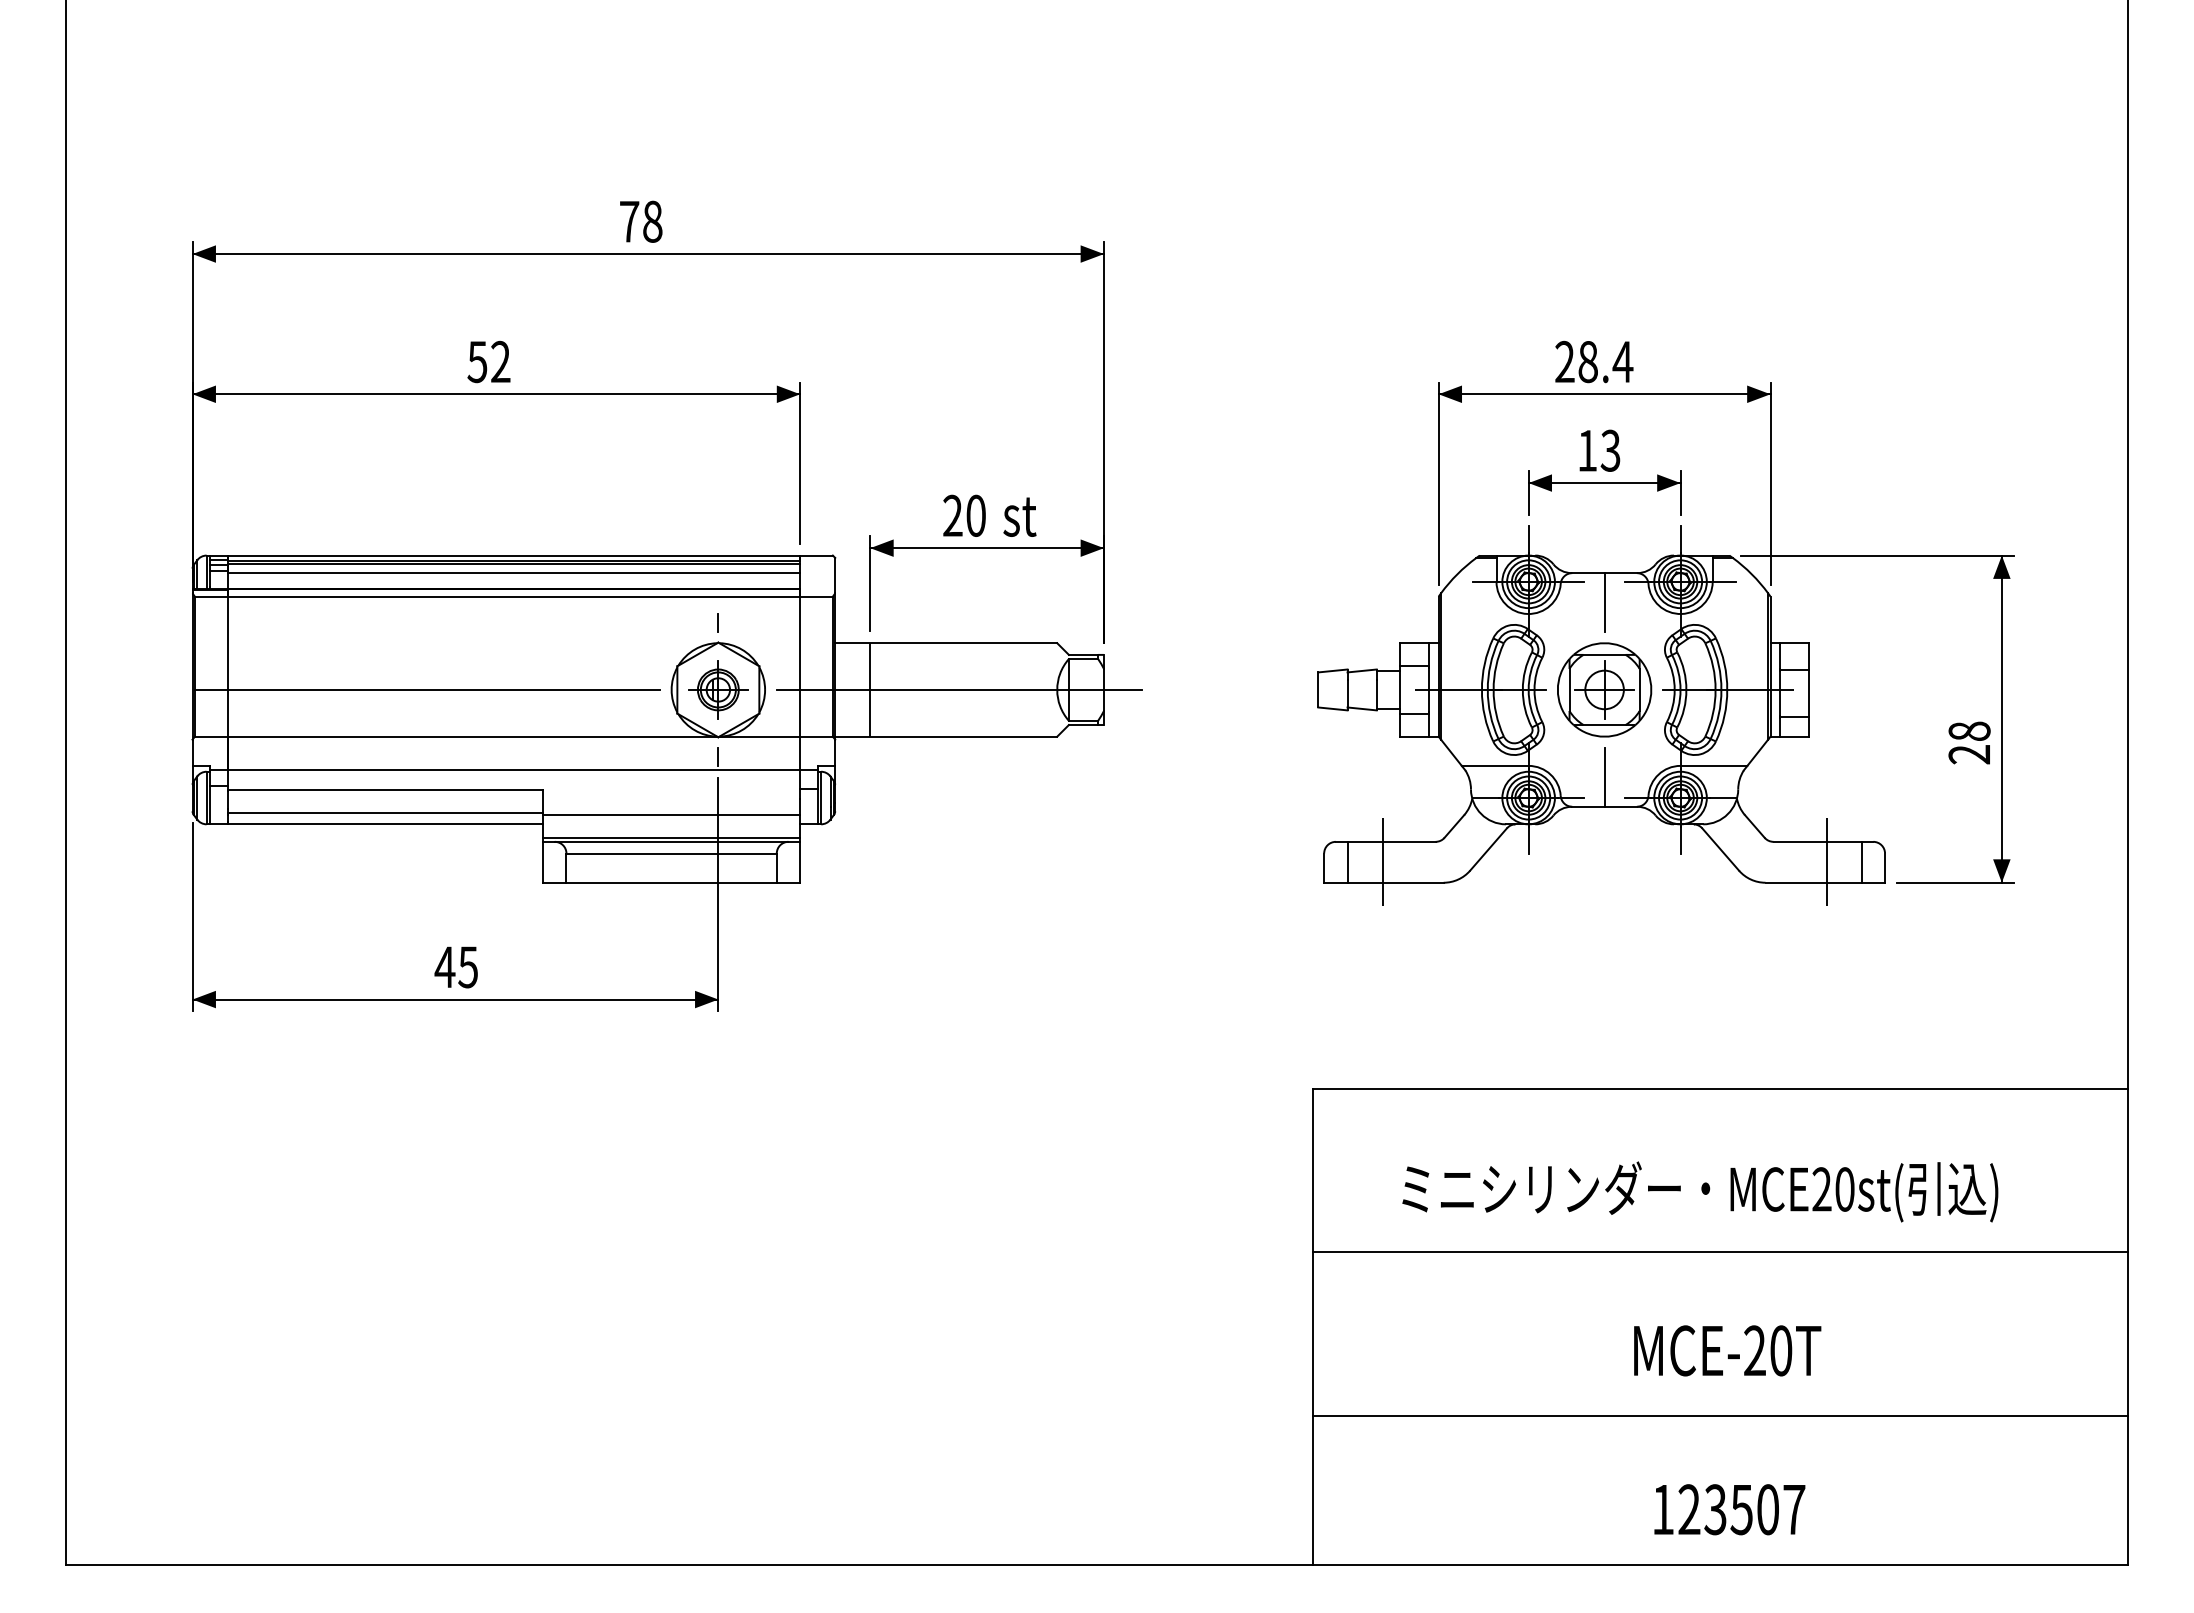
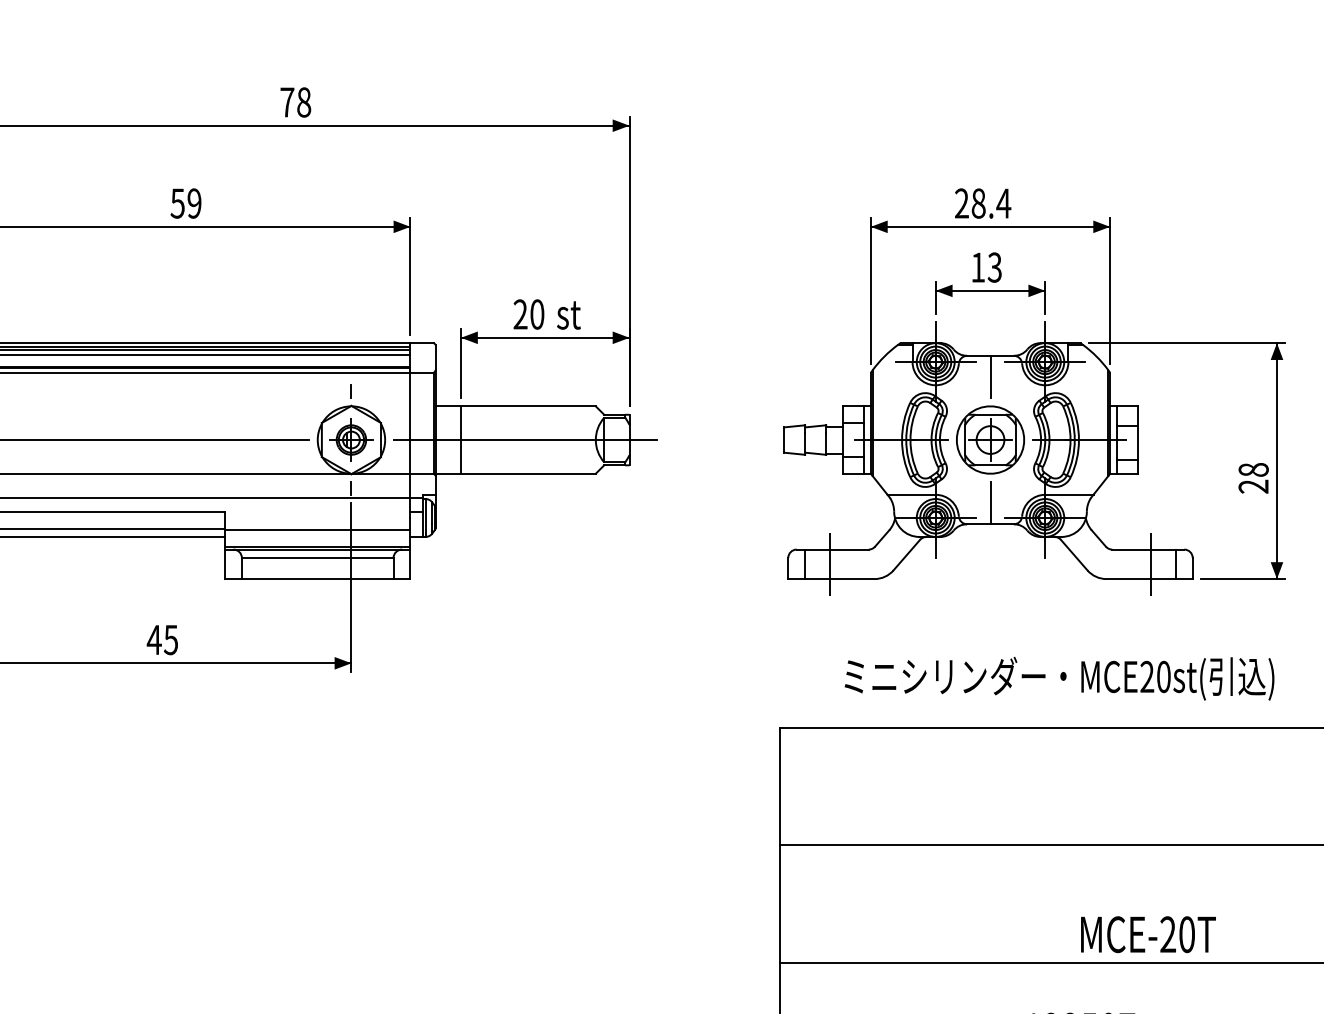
text: (500, 362) -> (194, 203), 52 -> 59
text: (1700, 1191) -> (1059, 678), moved
text: (1727, 1350) -> (1148, 934), moved

